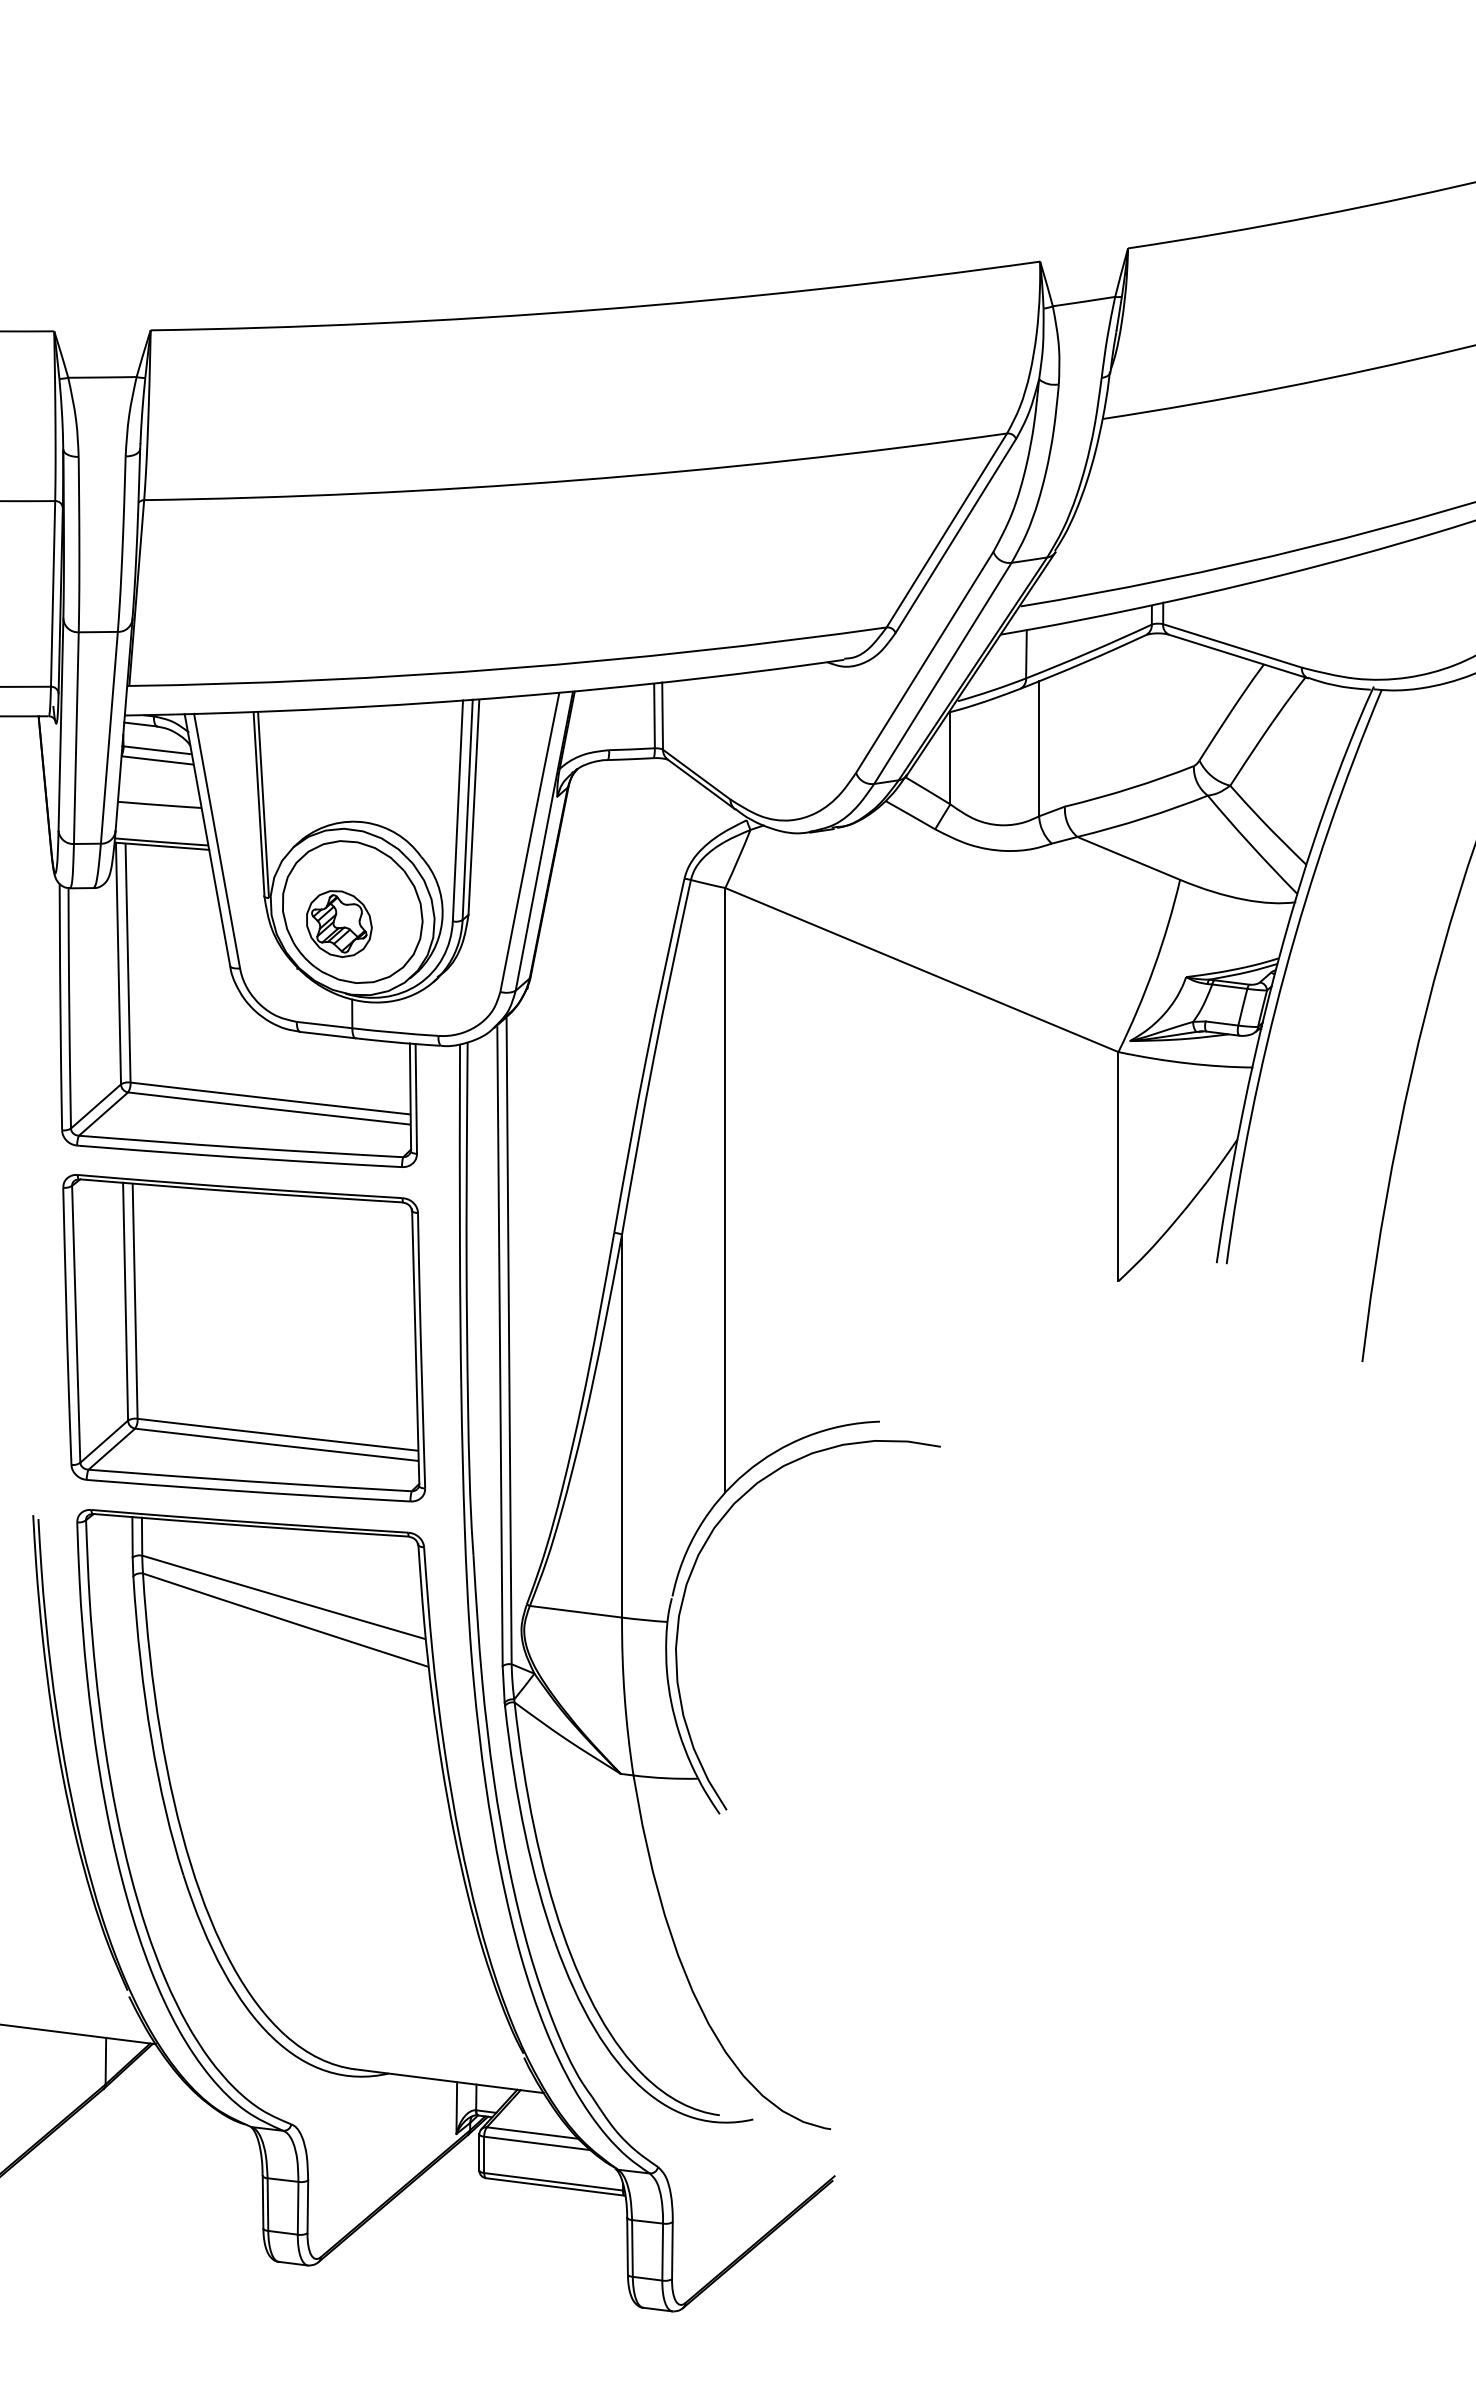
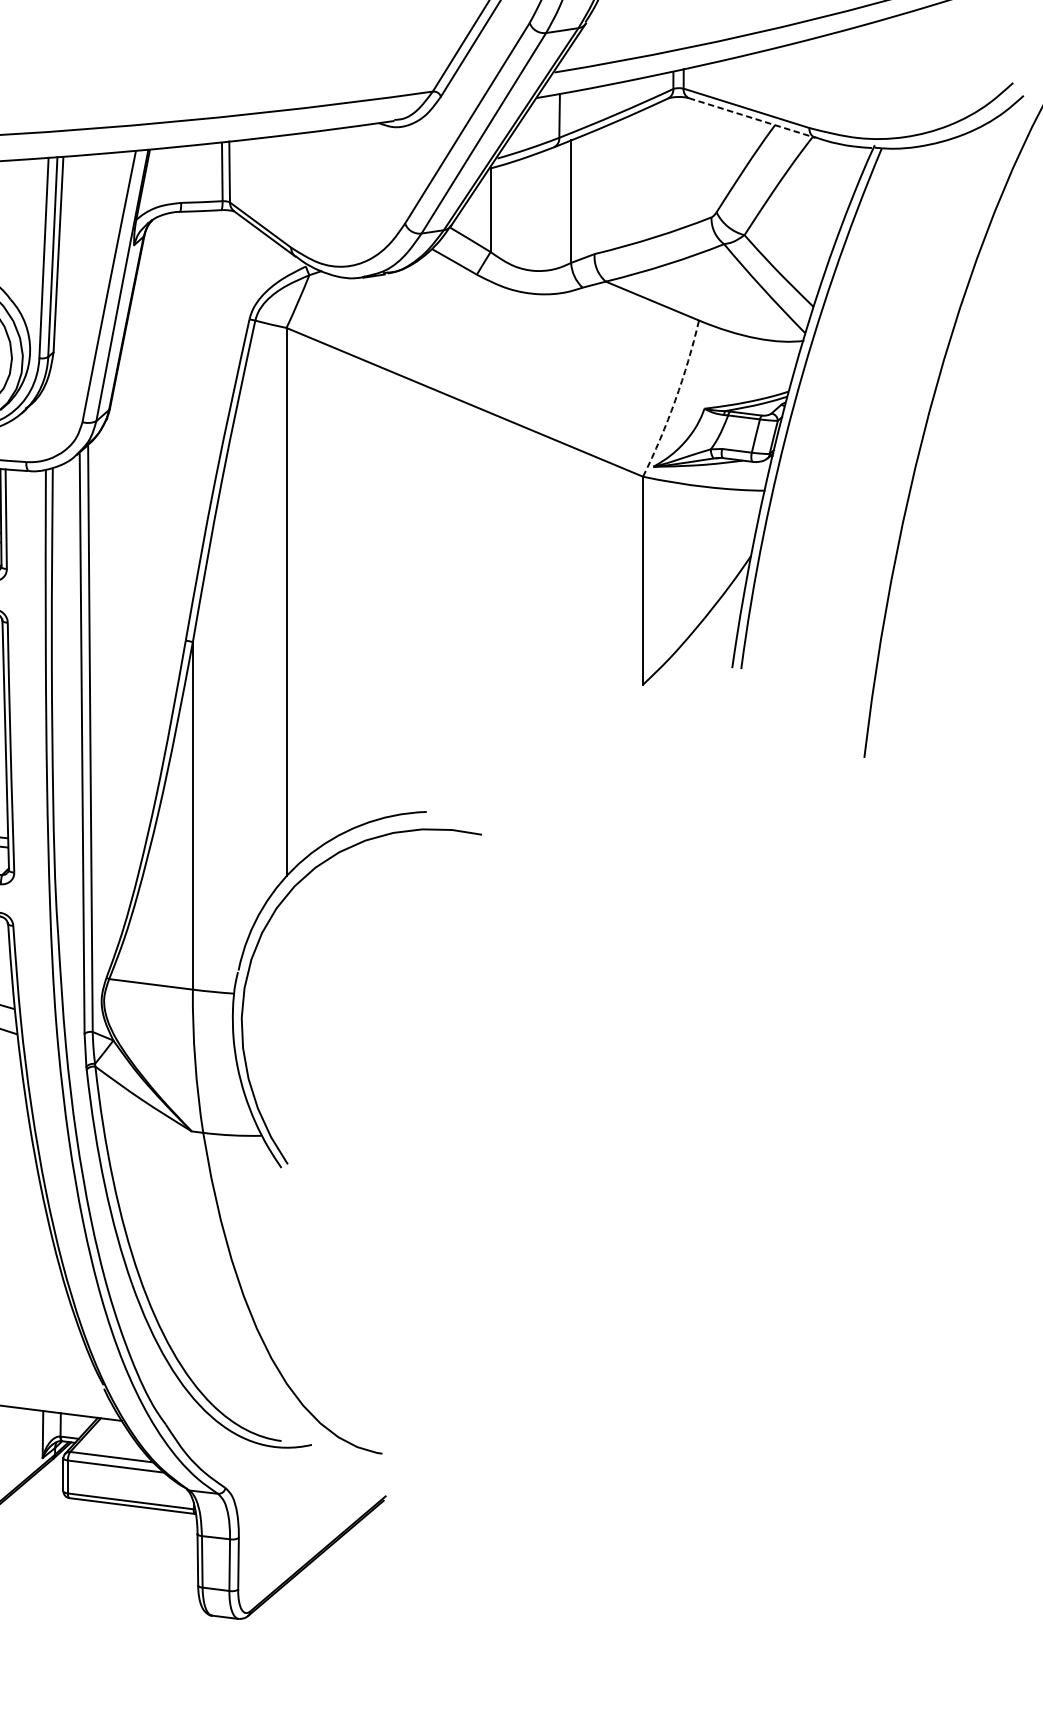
line: (1238, 656) -> (751, 117), solid -> dashed
arc: (1154, 967) -> (675, 400), solid -> dashed

